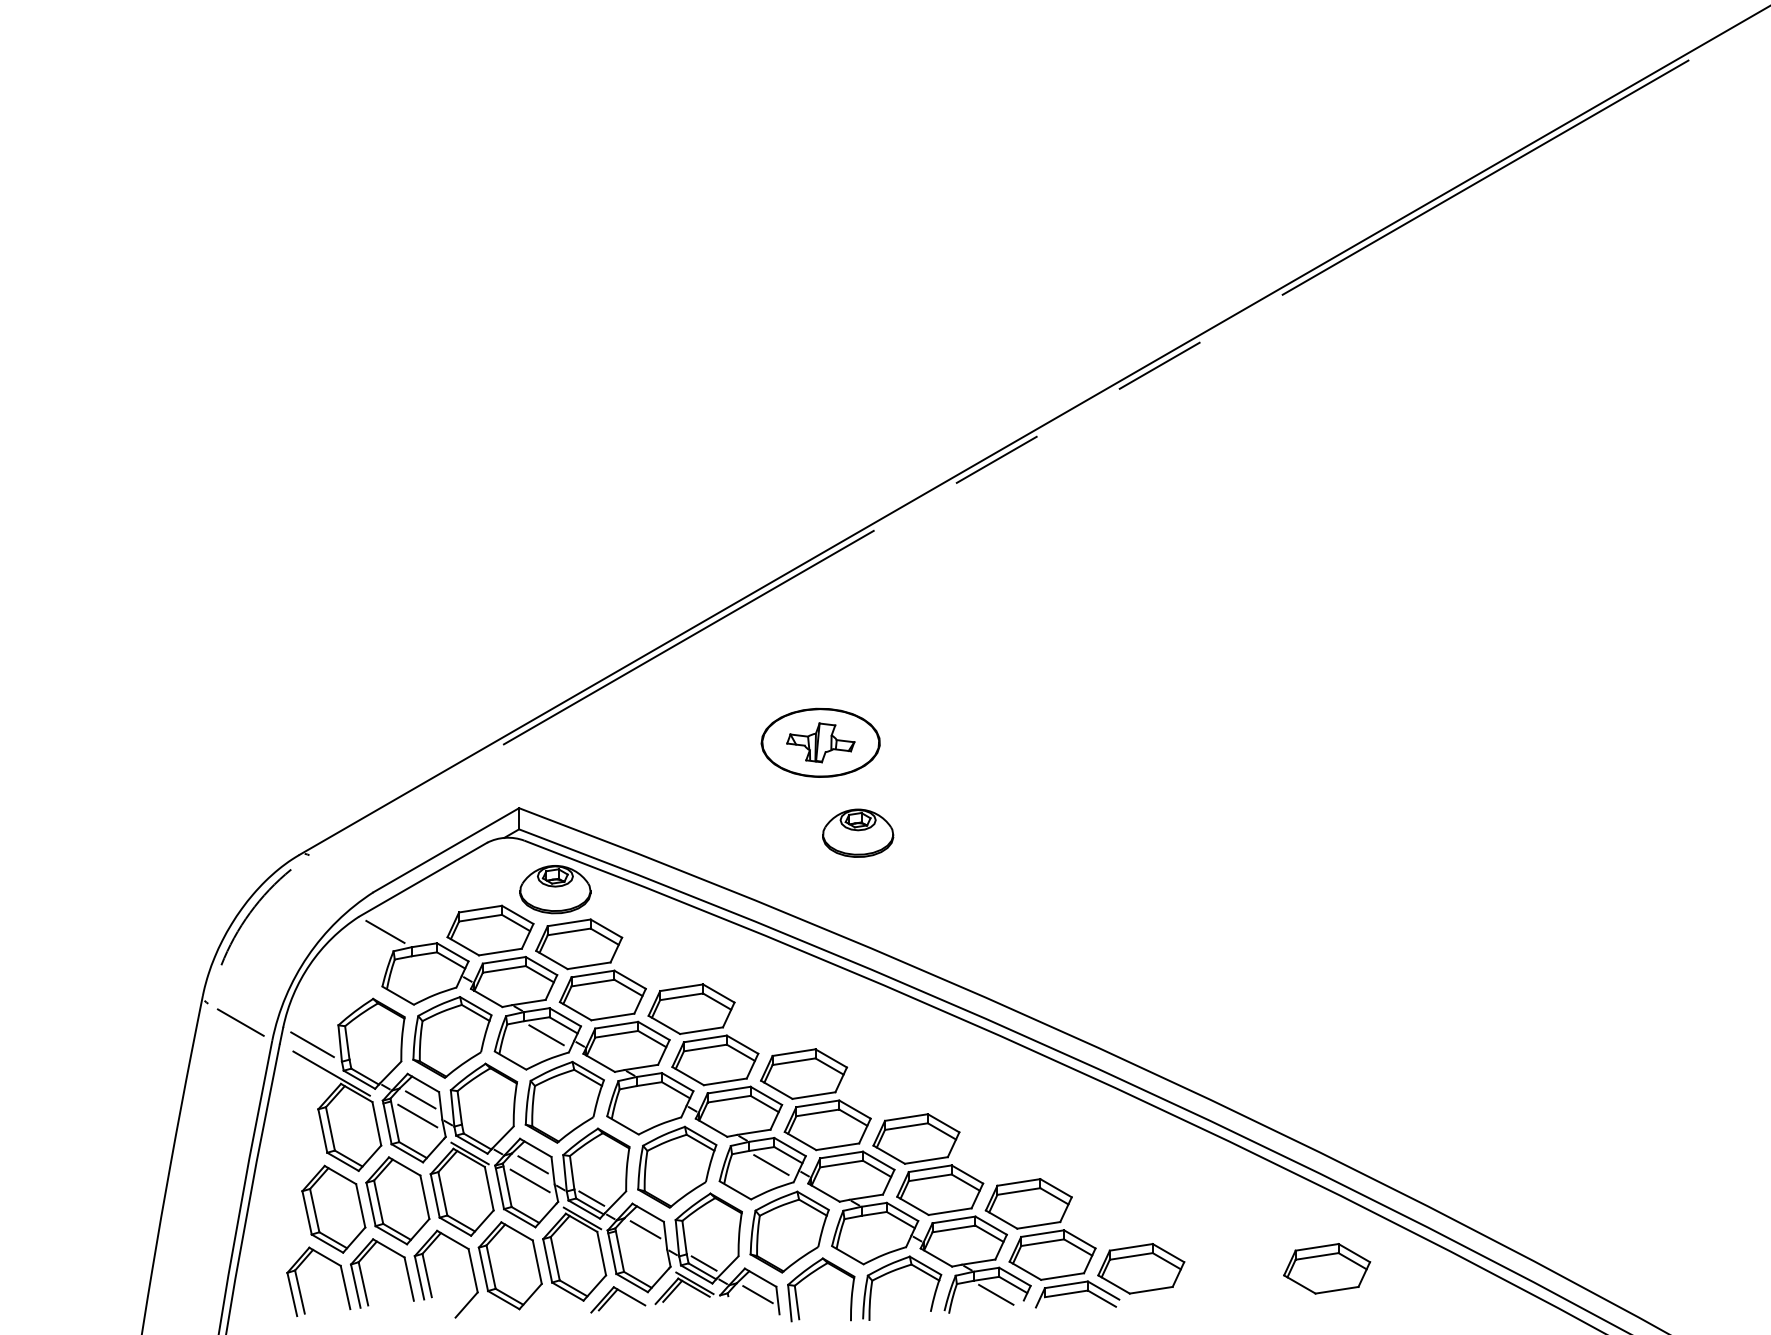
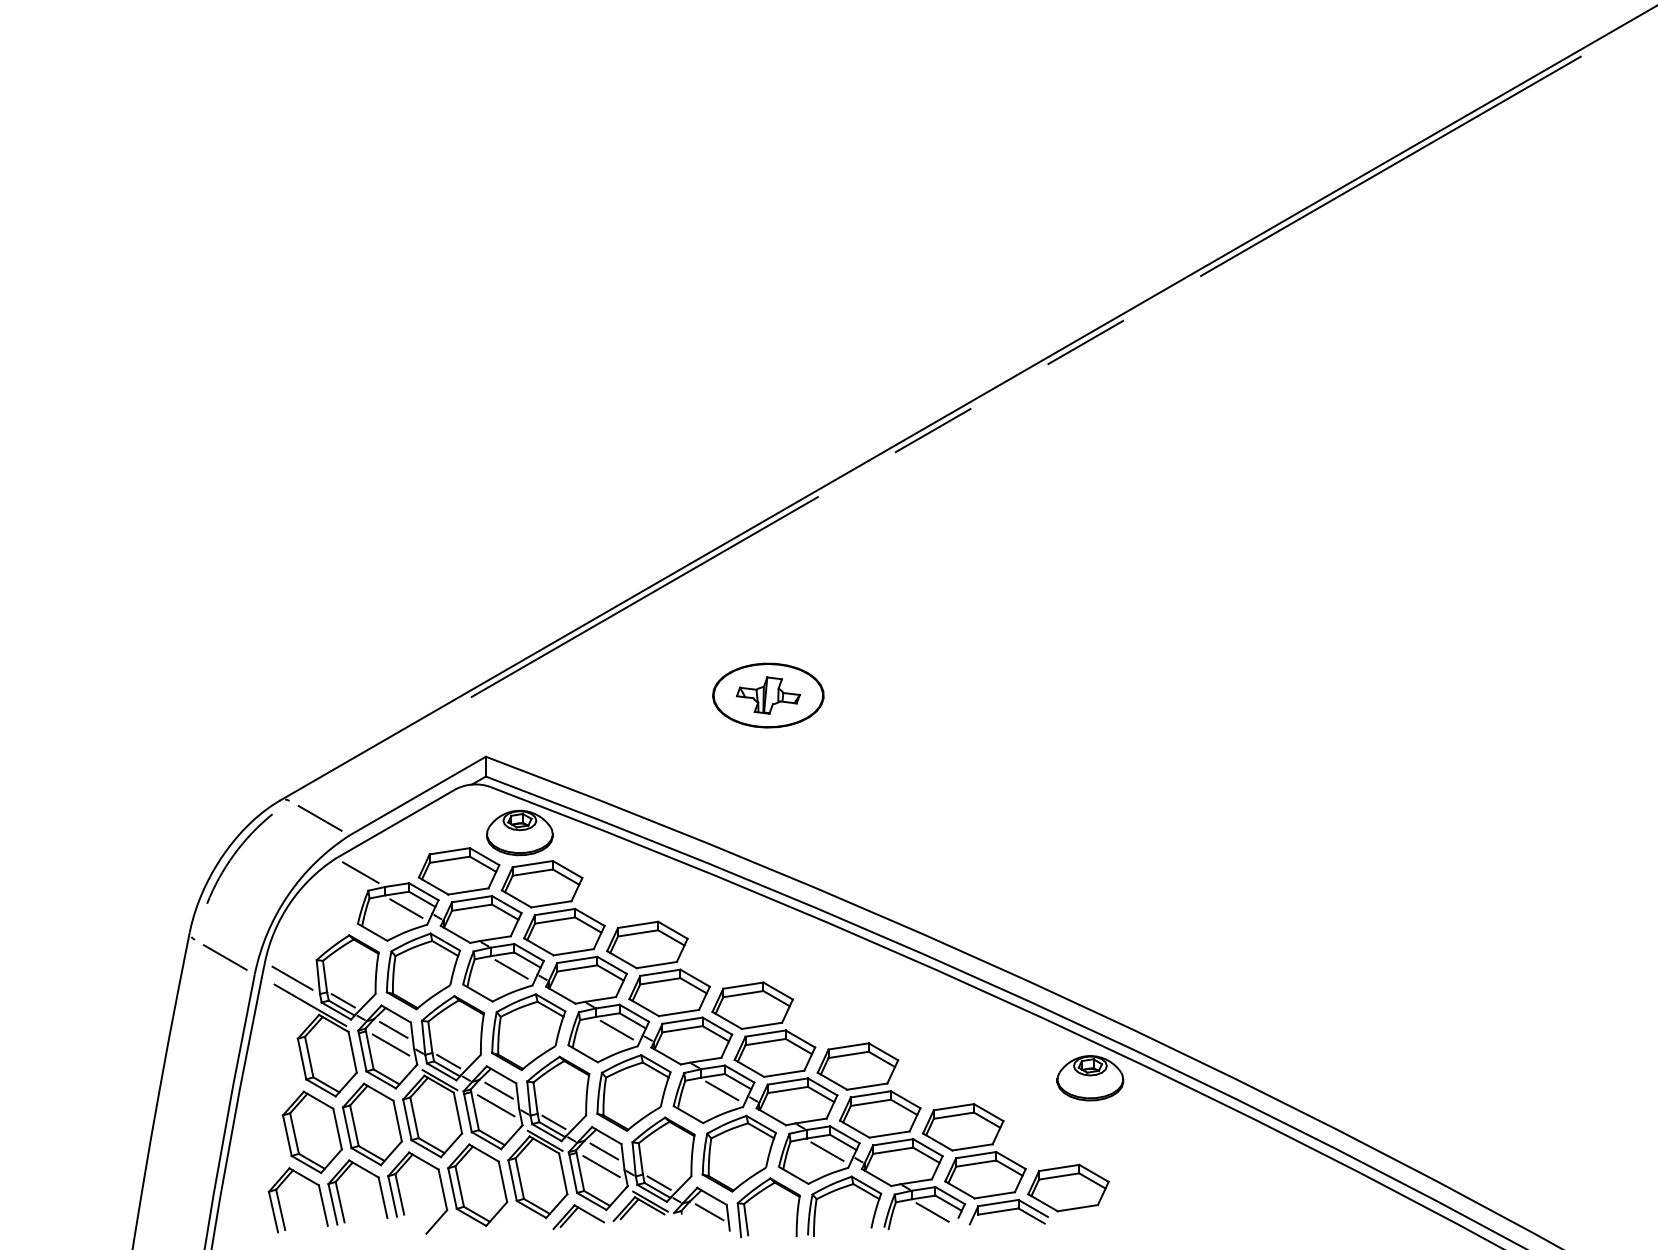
part: (858, 833) -> (1090, 1078), moved
line: (341, 874) -> (319, 818), added
line: (434, 970) -> (406, 908), added
line: (367, 1068) -> (343, 1000), added
line: (658, 1099) -> (616, 1029), added
line: (479, 1133) -> (448, 1061), added
line: (883, 1229) -> (827, 1151), added
line: (642, 1245) -> (601, 1166), added
part: (1327, 1268) -> (1242, 1187), removed

